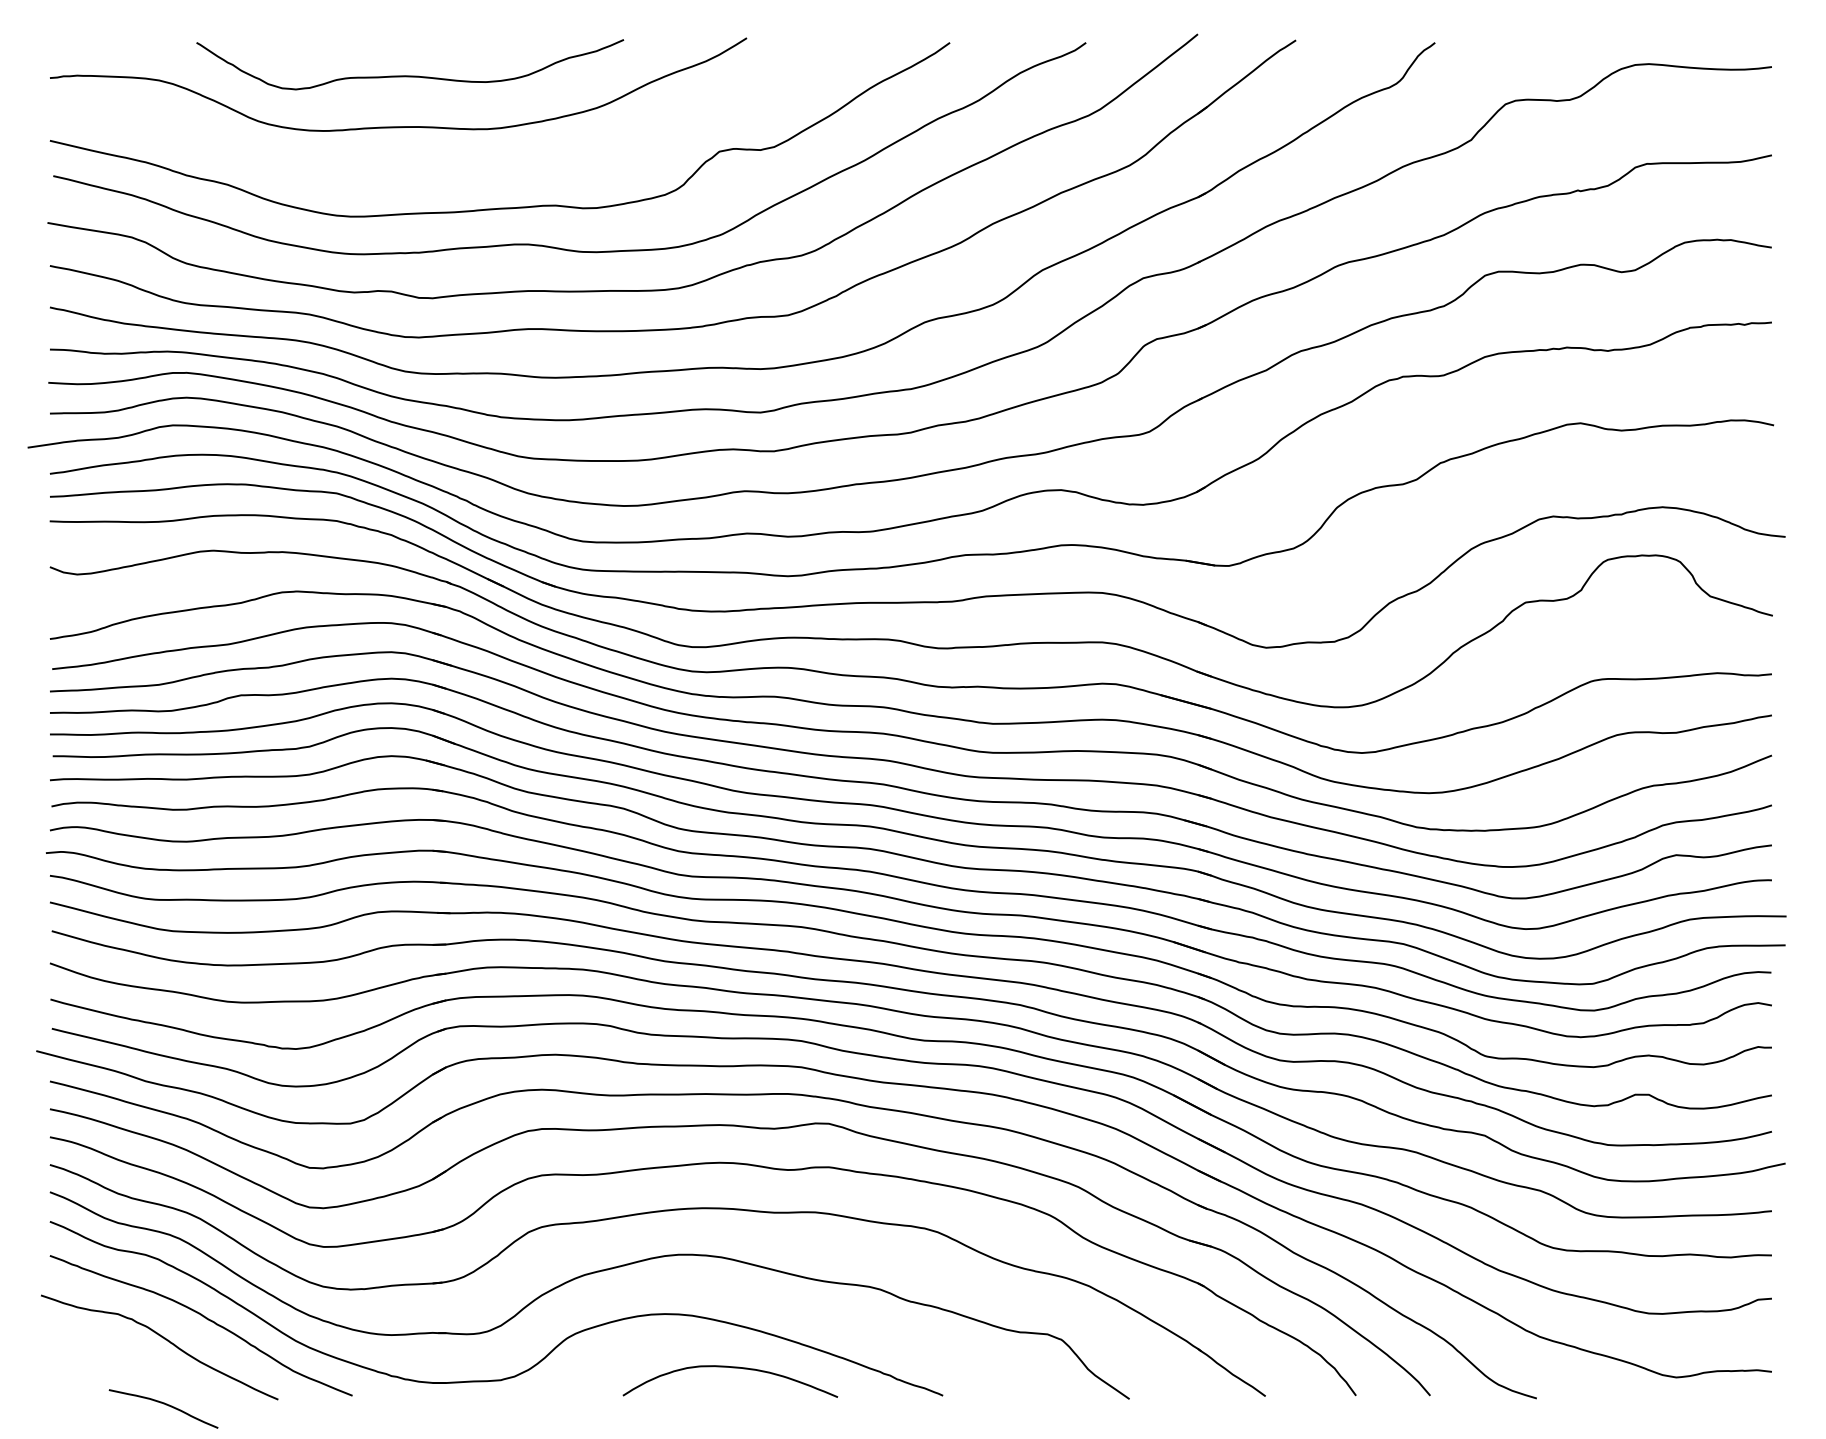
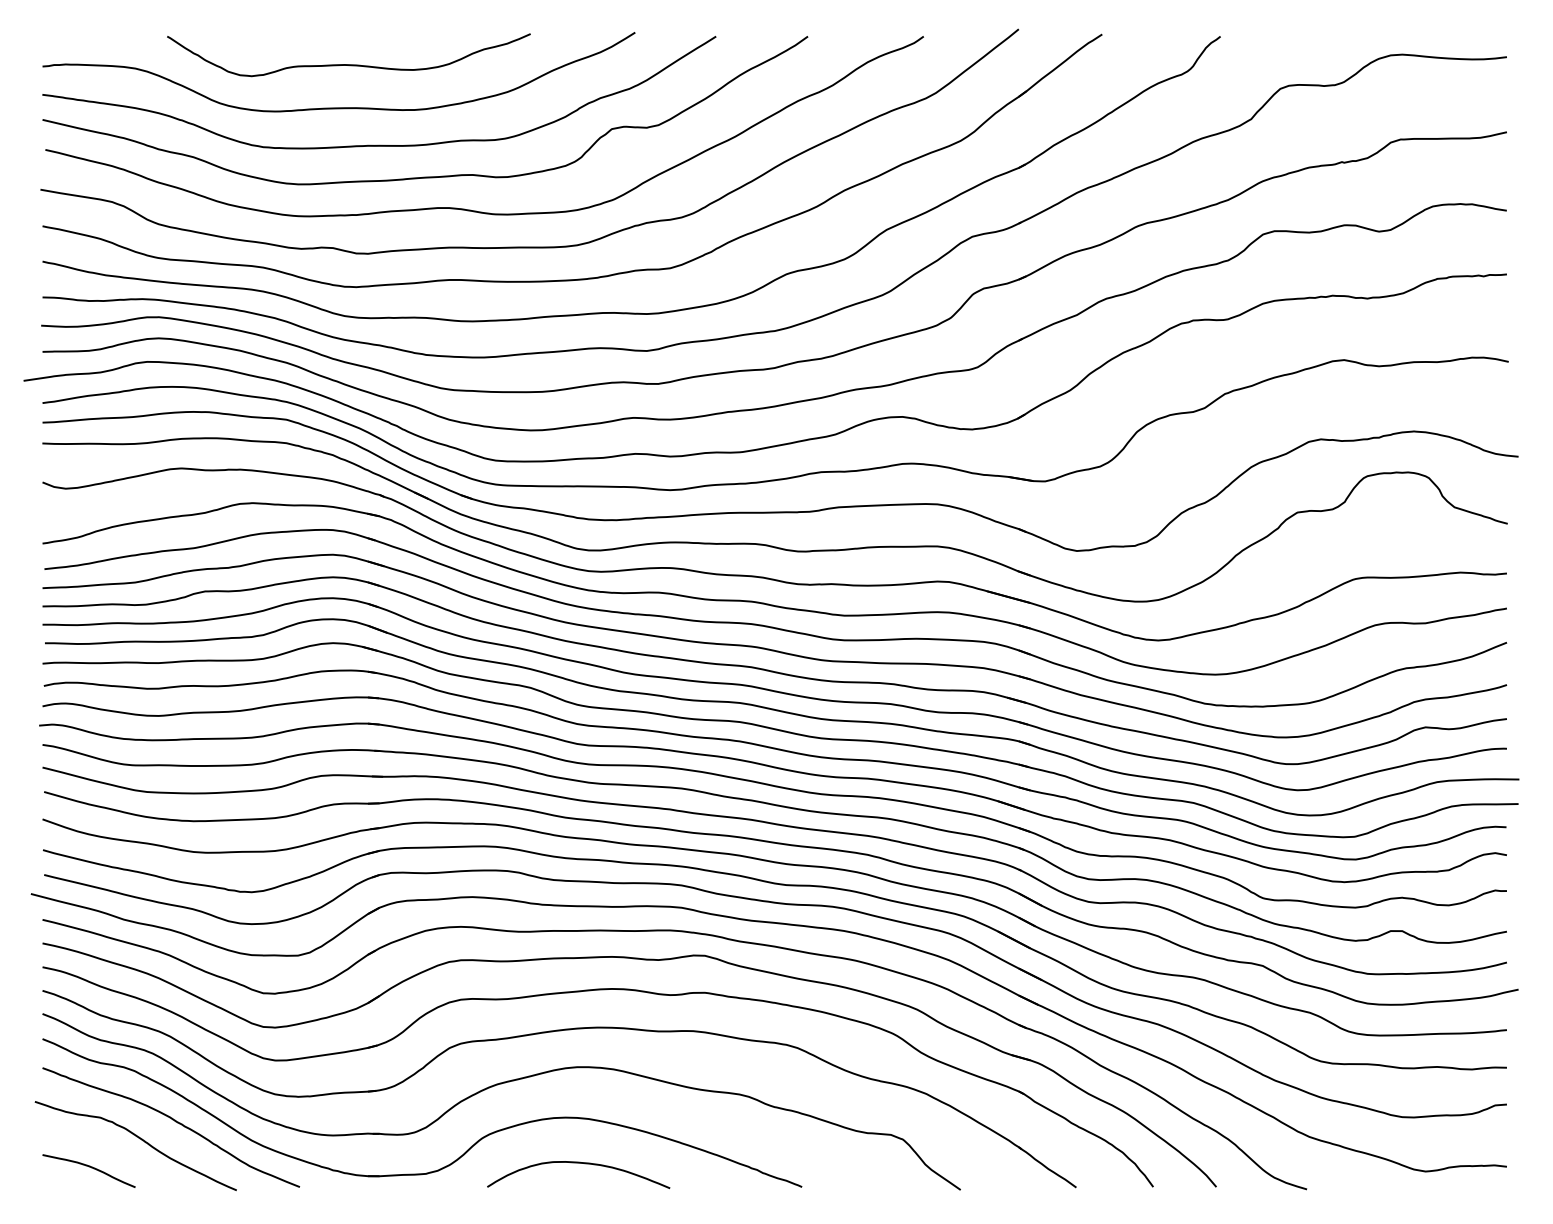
curve: (445, 170) -> (378, 145), added
curve: (732, 1368) -> (580, 1163), moved
curve: (163, 1404) -> (88, 1167), moved

